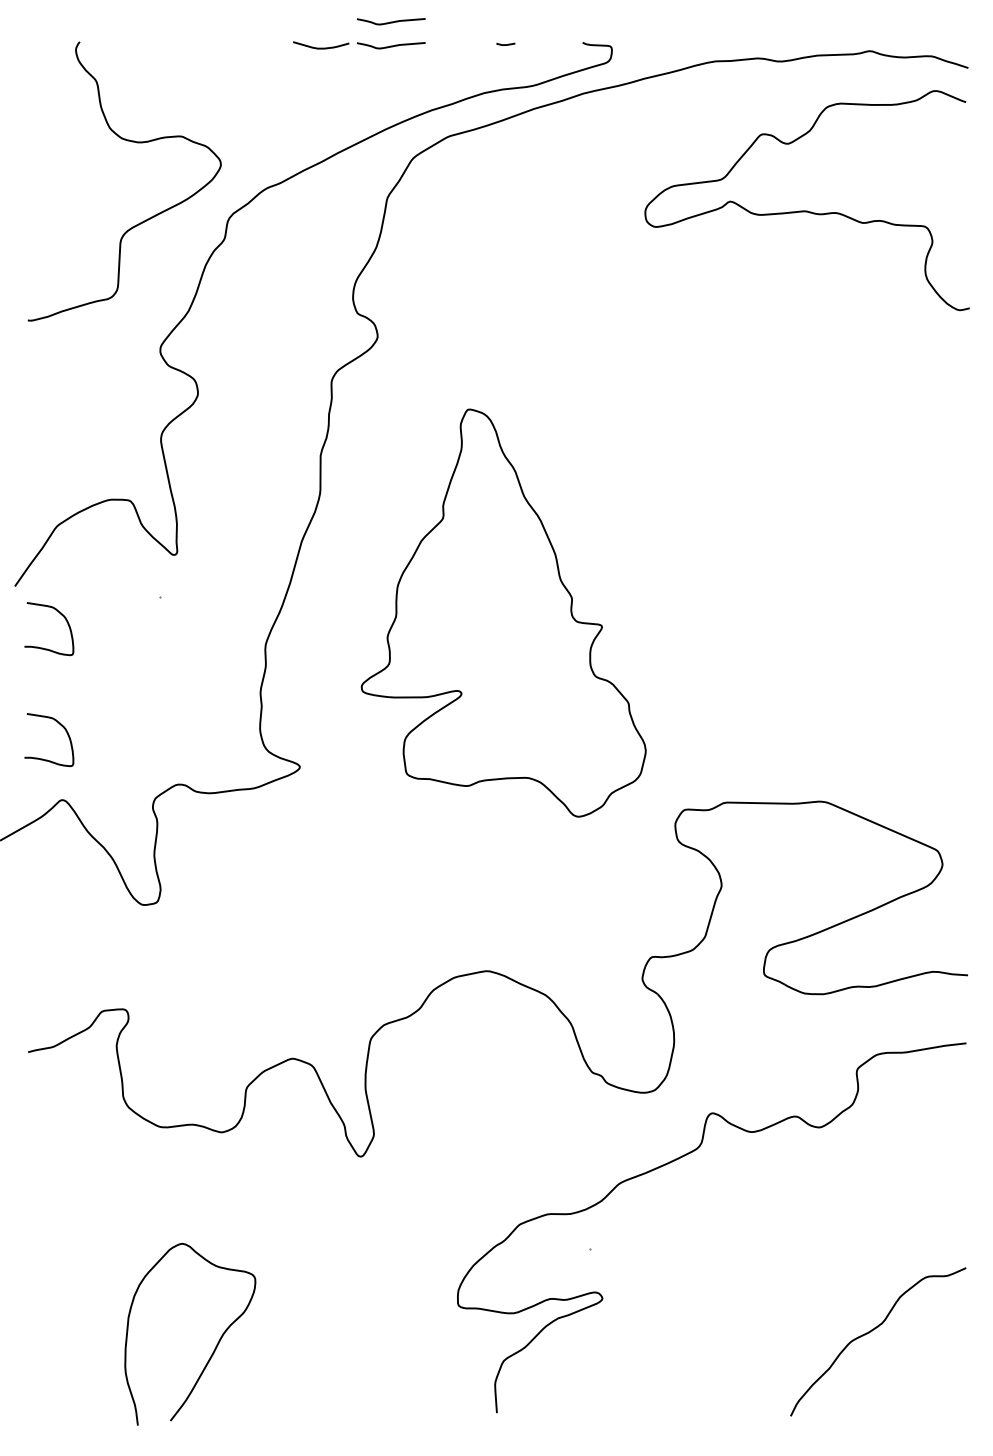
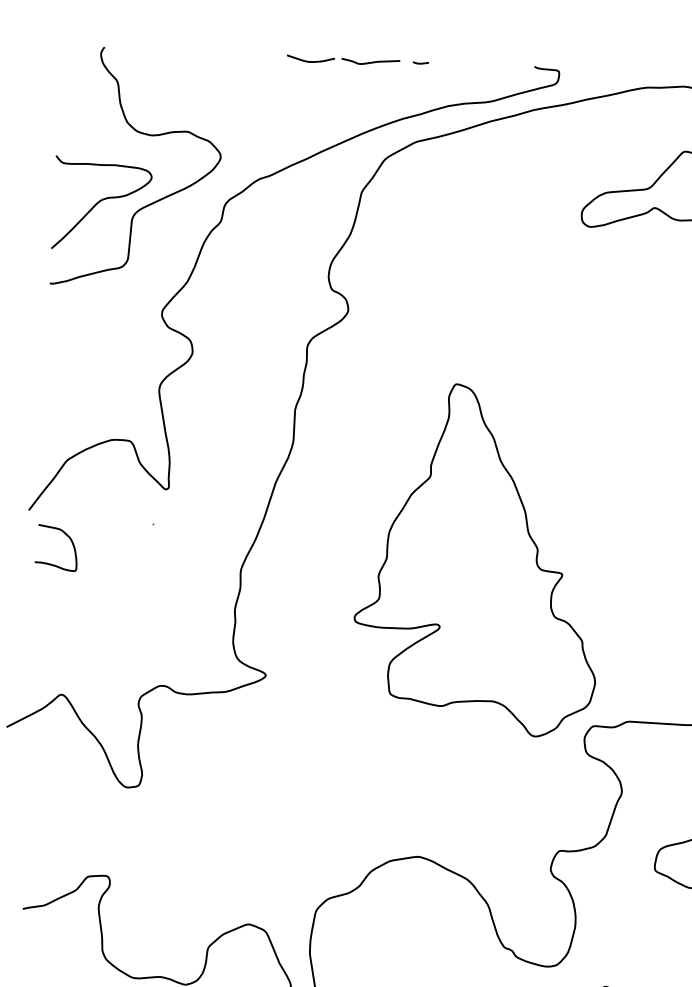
curve: (391, 21) -> (371, 41), removed
line: (505, 44) -> (420, 63), moved
curve: (83, 222) -> (101, 201), added
part: (503, 612) -> (478, 559), moved
curve: (65, 731) -> (66, 636), removed

